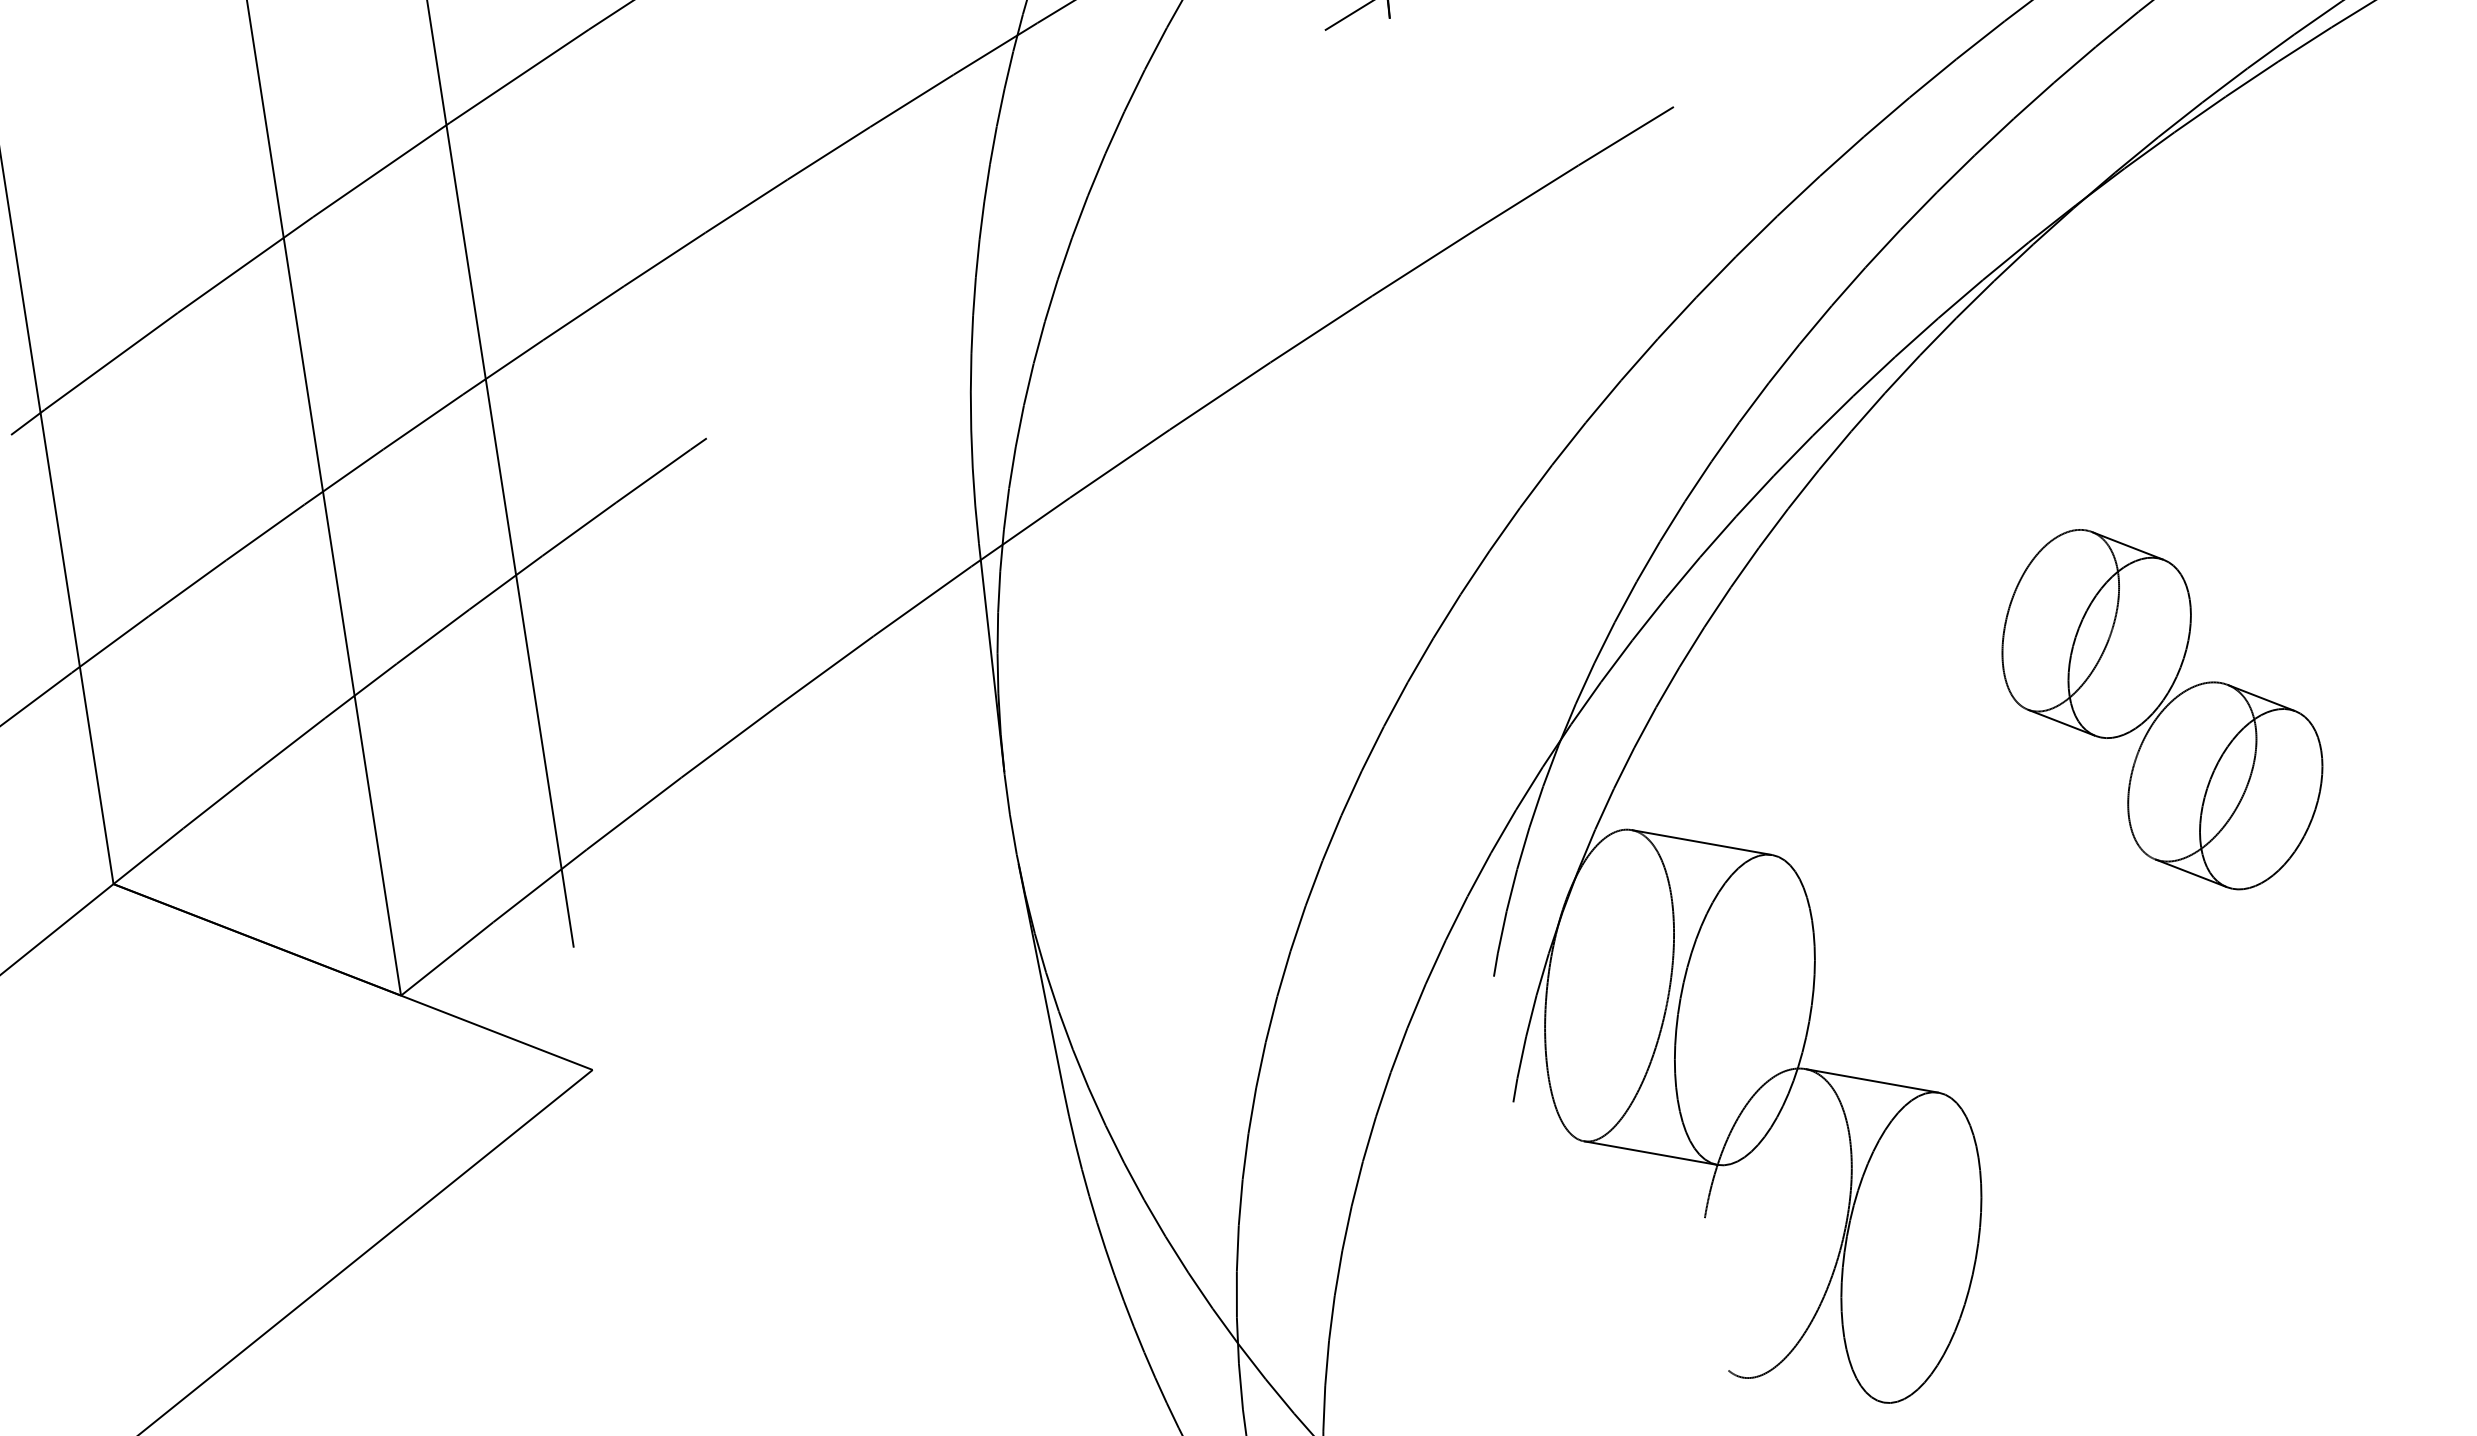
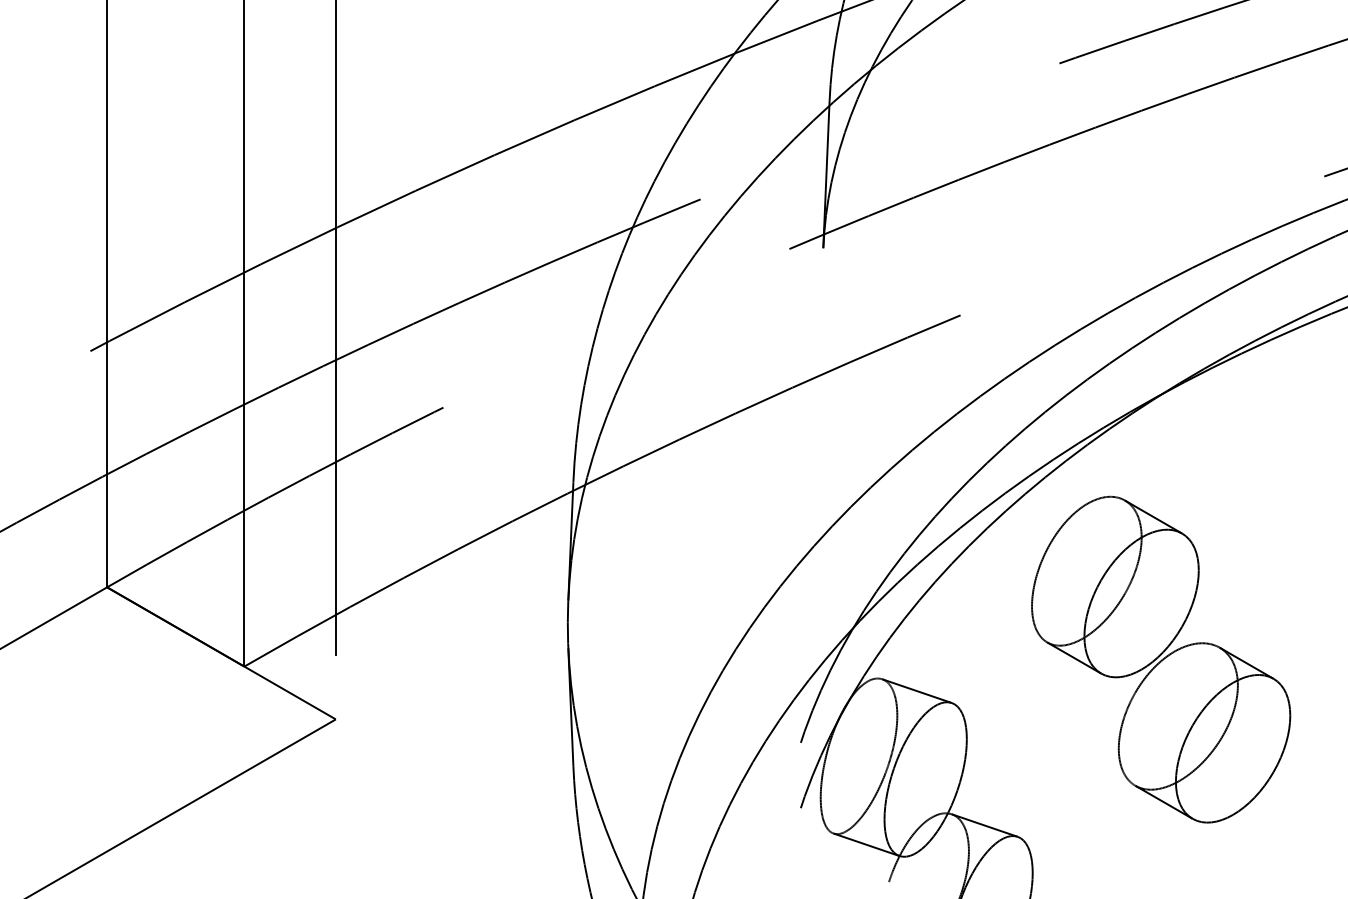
part: (2162, 708) -> (1161, 659), size x1.67

